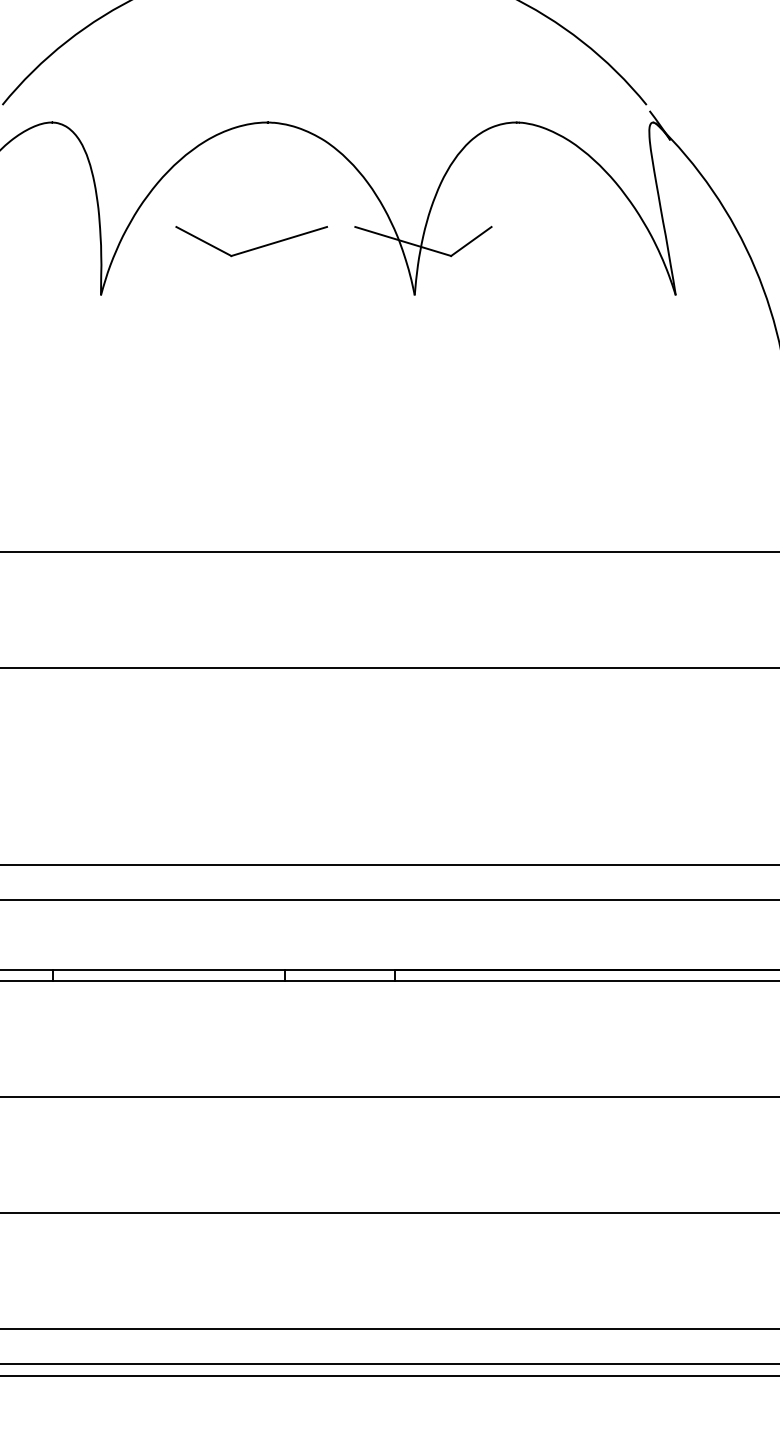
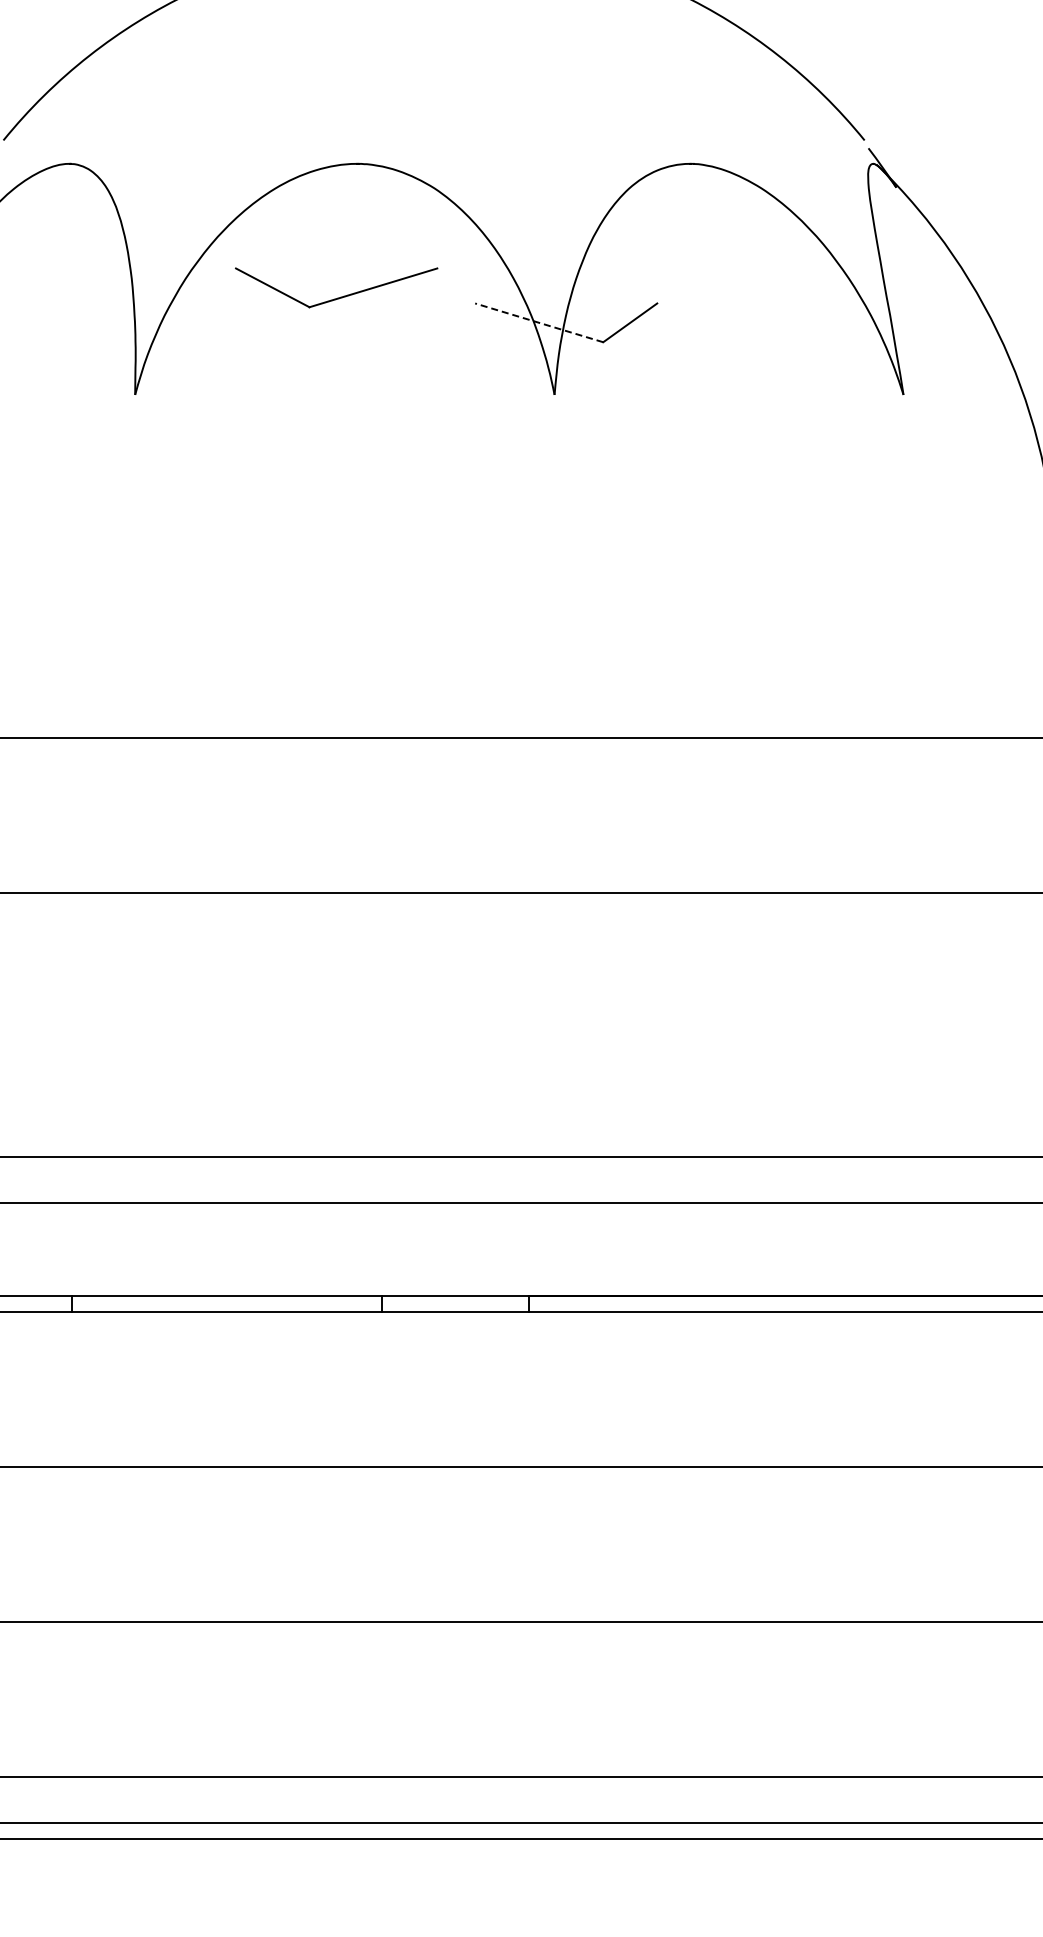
line: (403, 241) -> (539, 322), solid -> dashed
part: (254, 247) -> (340, 296), moved

